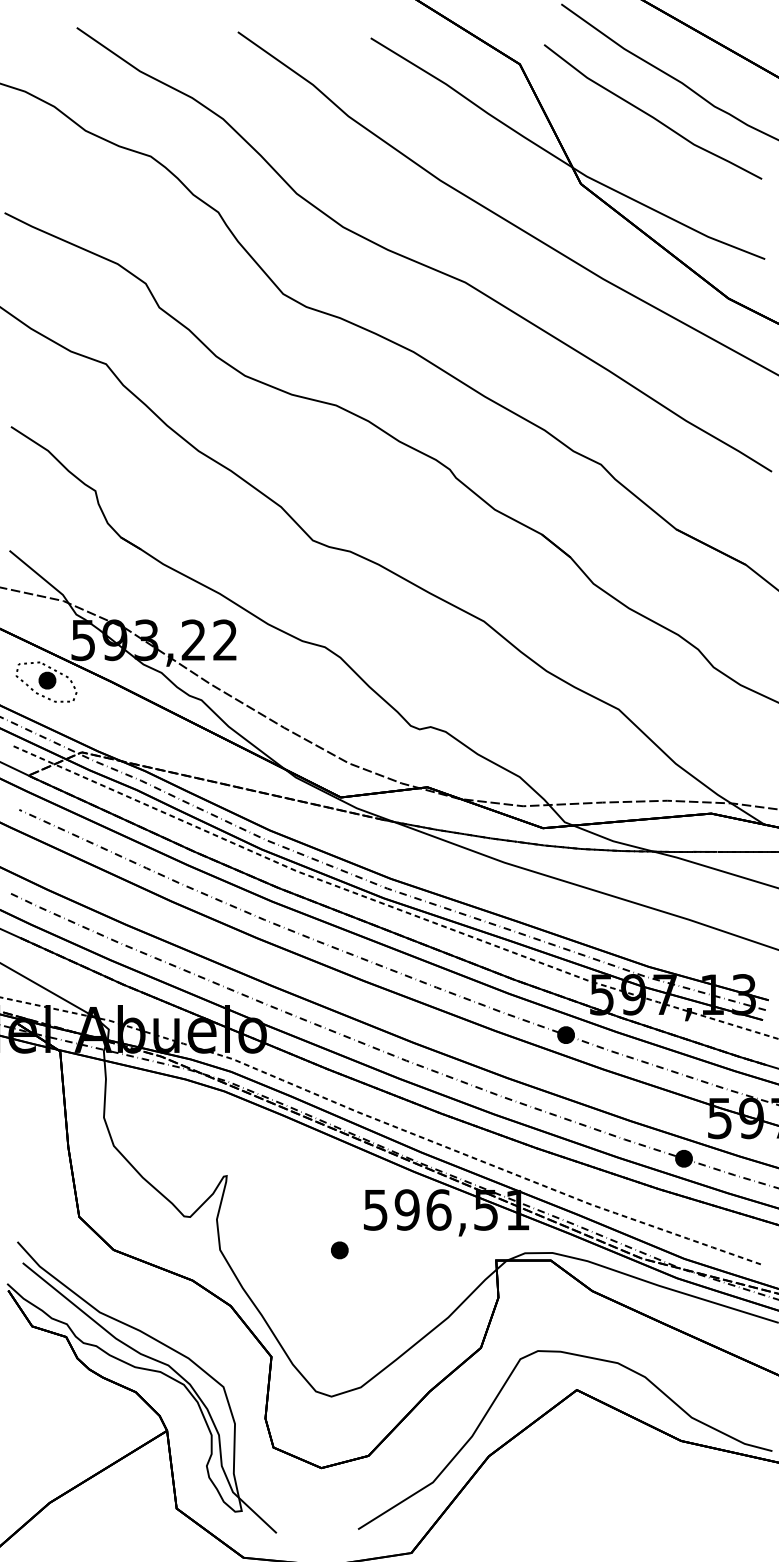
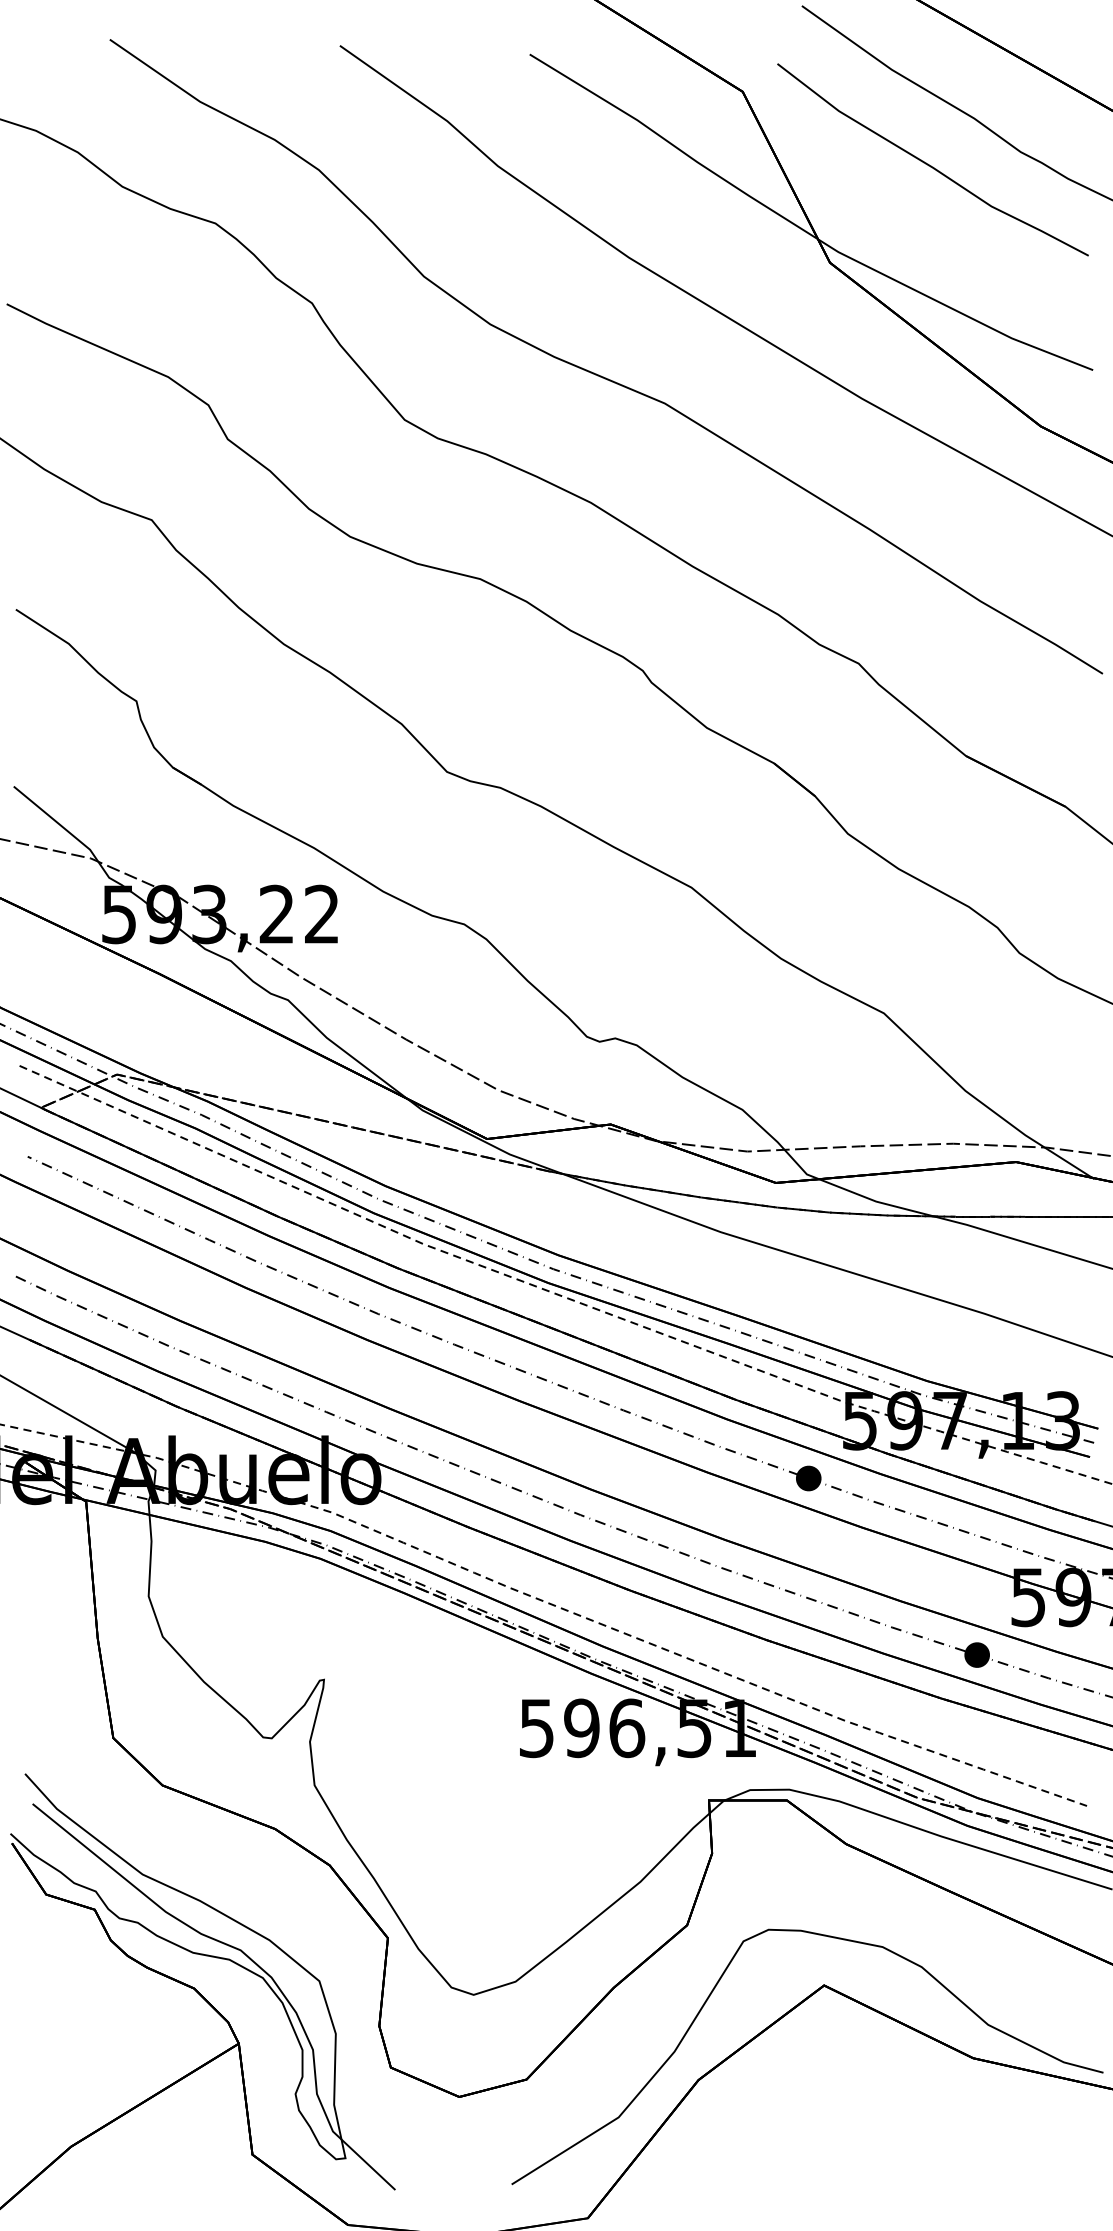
part: (46, 681) -> (66, 973), removed
part: (339, 1250) -> (485, 1786), removed

